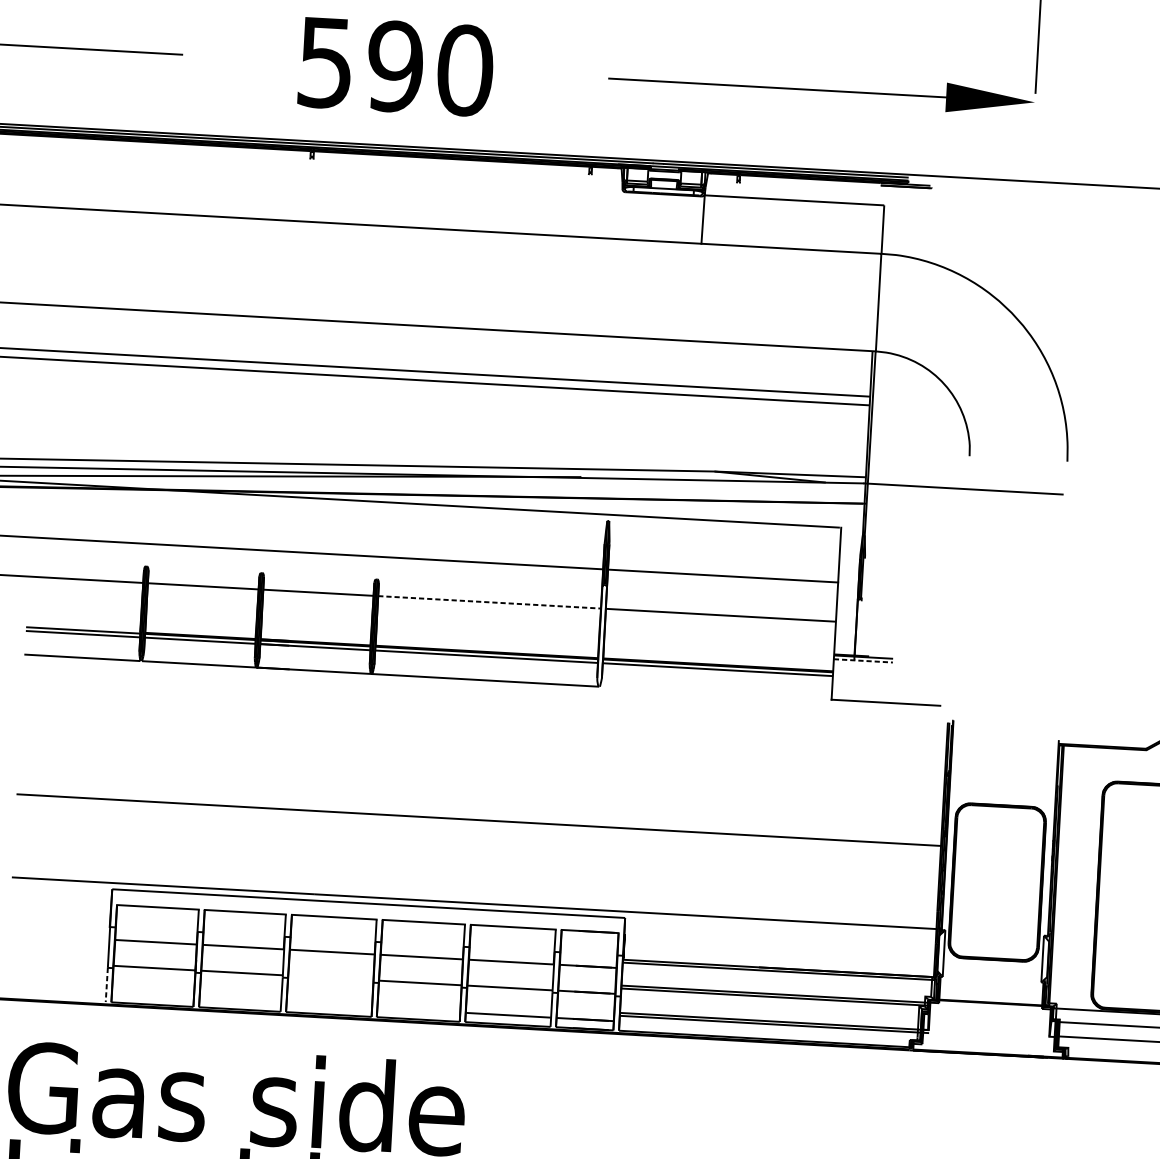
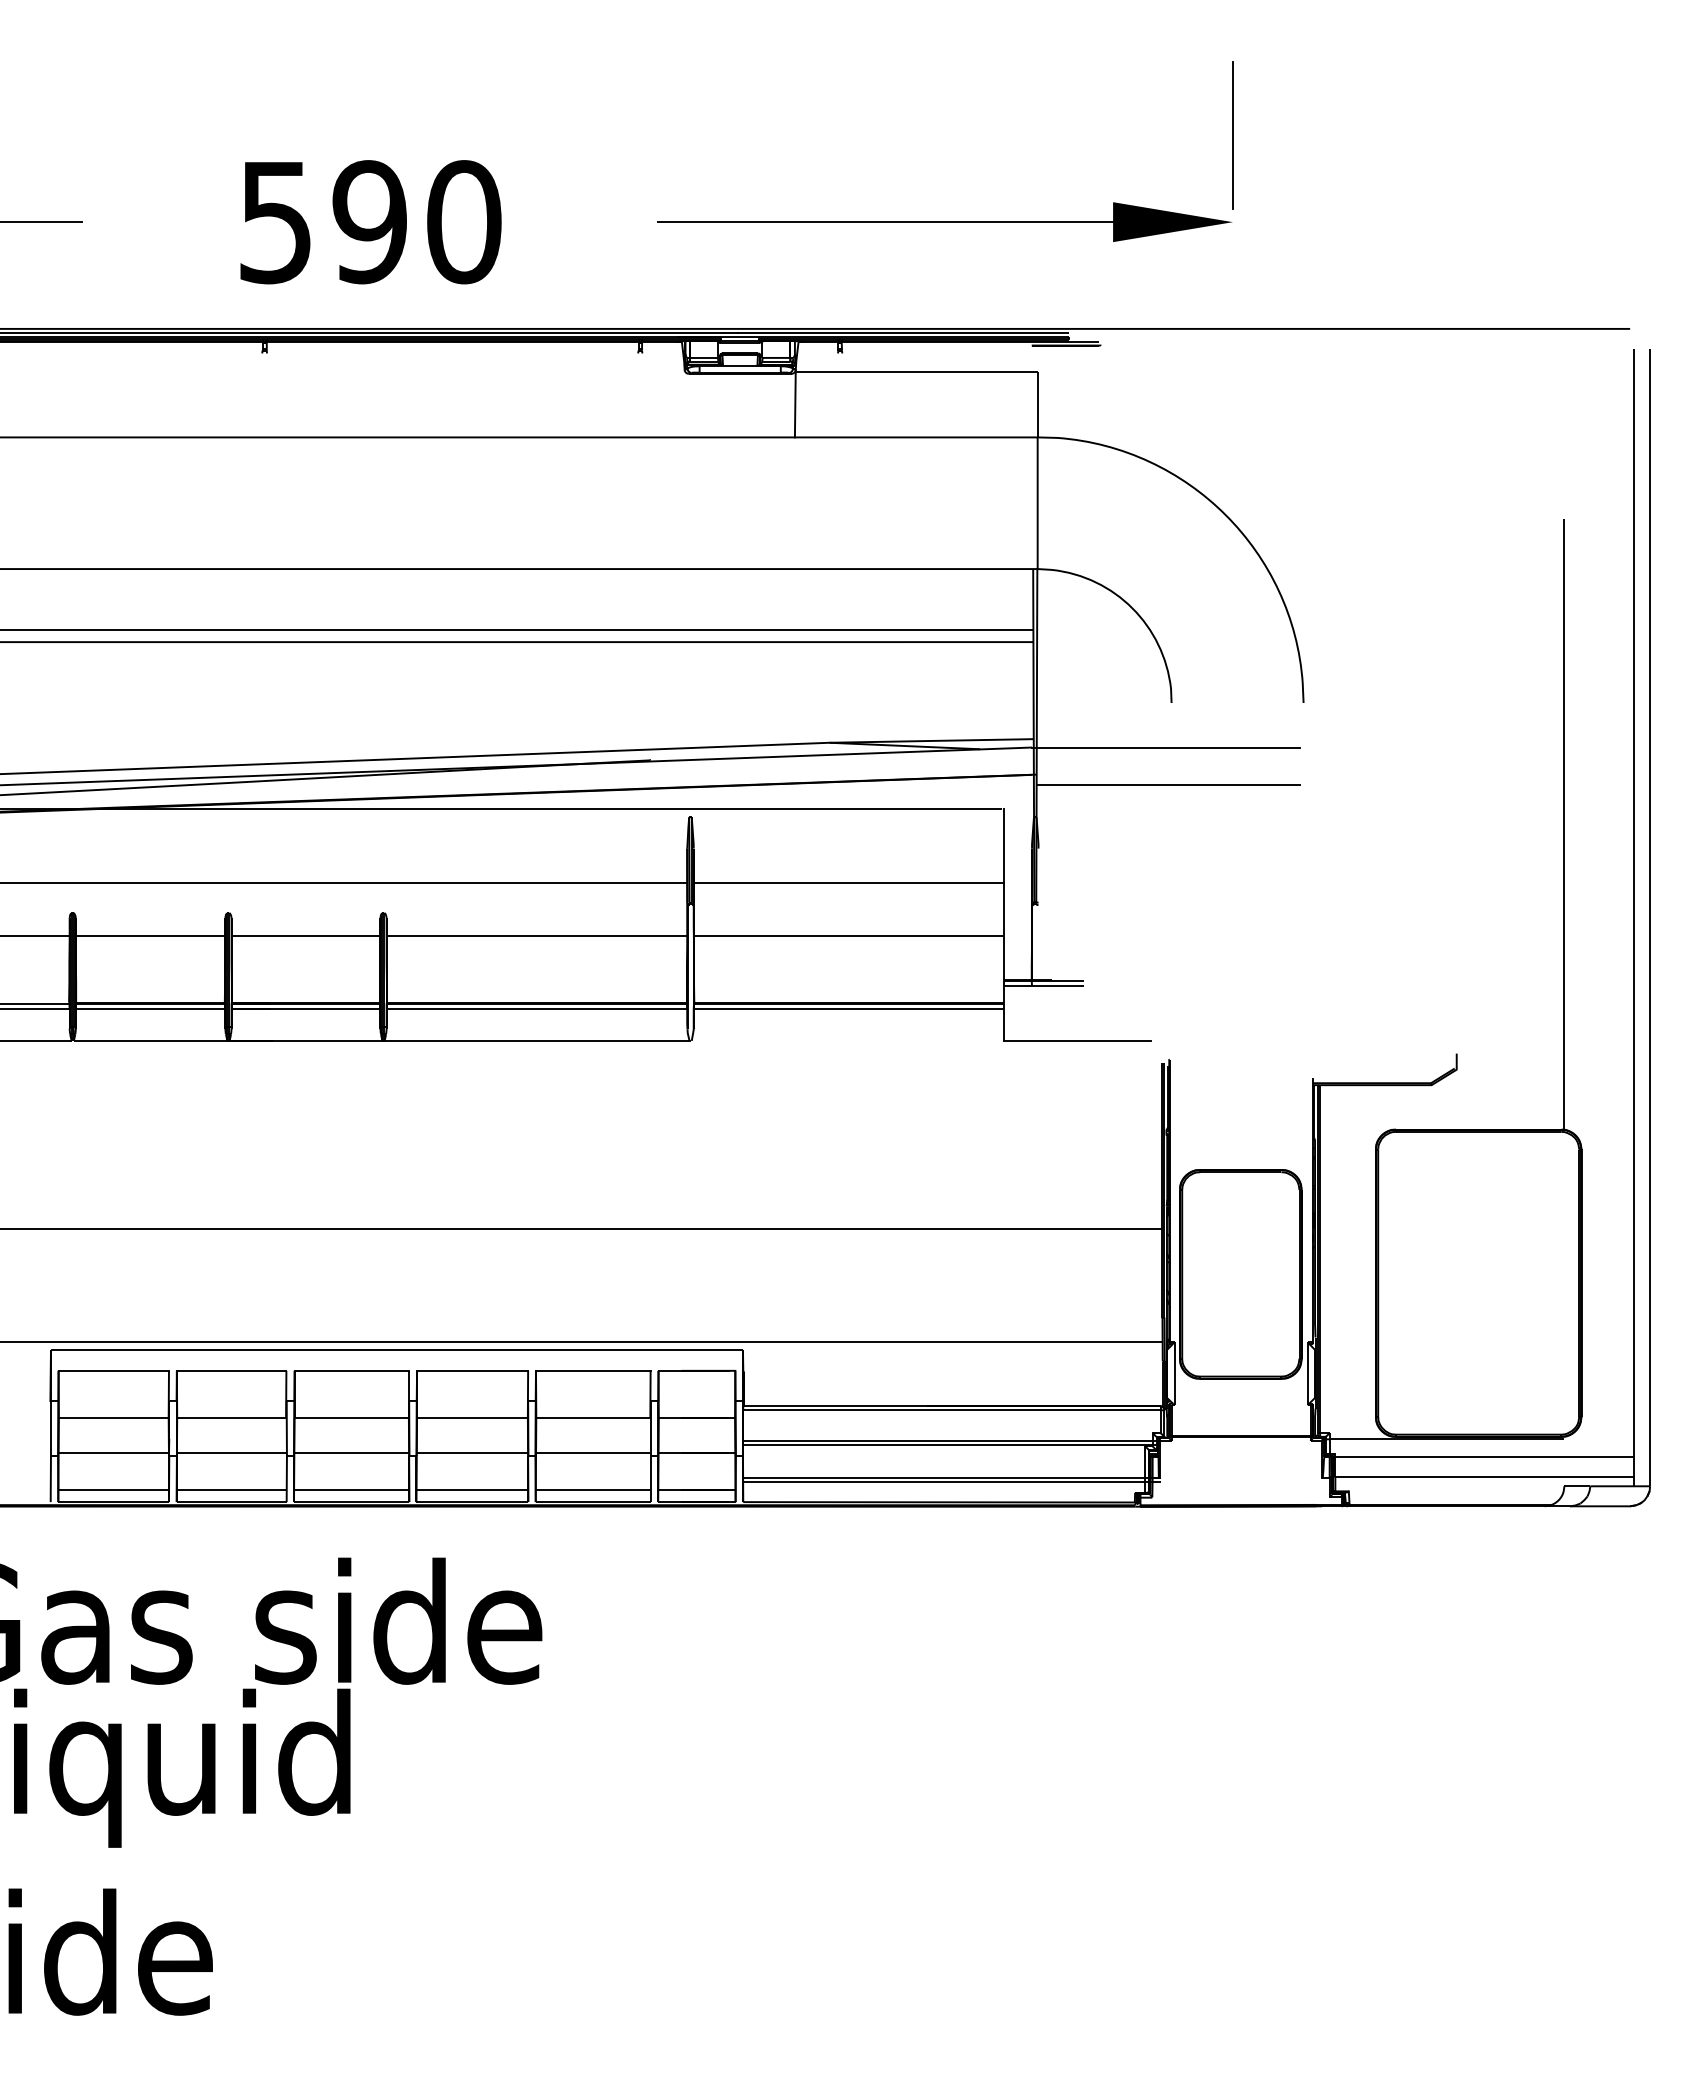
line: (963, 516) -> (1167, 784), added
line: (490, 602) -> (537, 935), dashed -> solid
line: (863, 661) -> (1044, 986), dashed -> solid
line: (330, 977) -> (351, 1452), added
line: (106, 985) -> (50, 1479), dashed -> solid
line: (152, 995) -> (113, 1489), added
line: (240, 1000) -> (231, 1489), added
line: (329, 1005) -> (351, 1489), added
line: (418, 1010) -> (472, 1489), added

